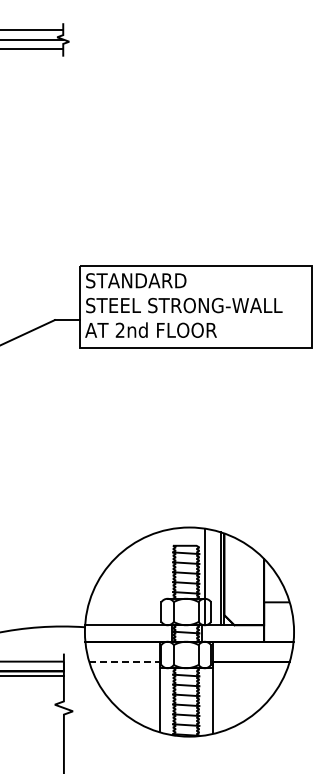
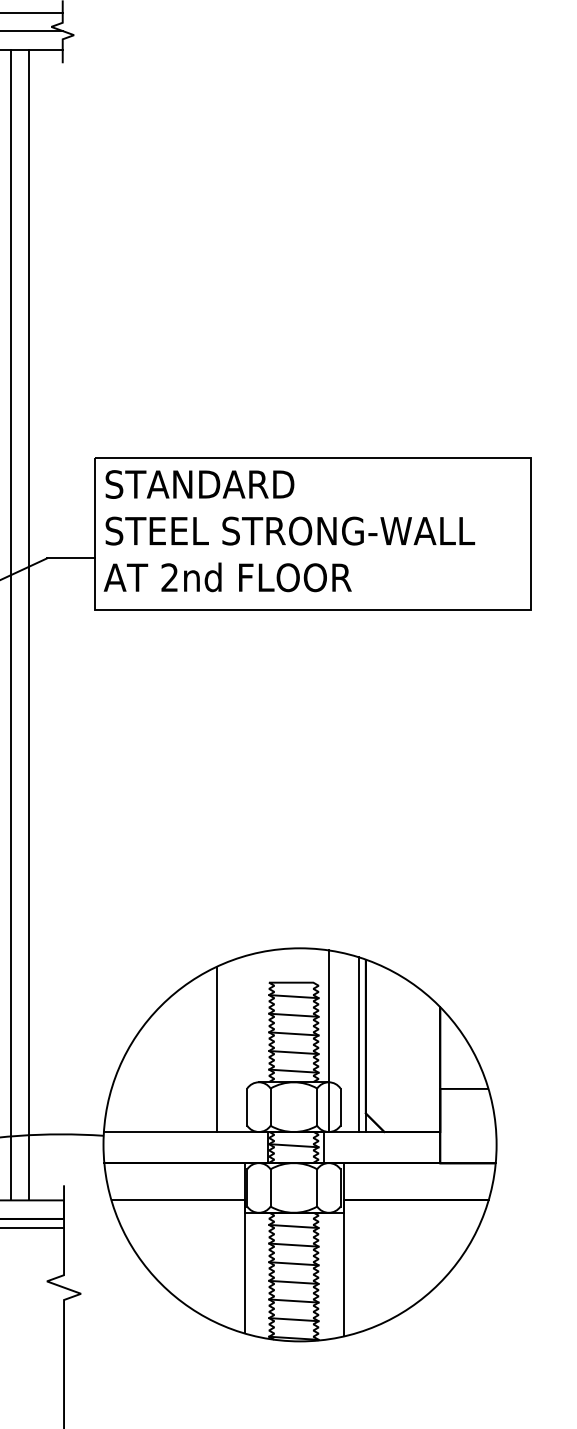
line: (35, 355) -> (10, 624), added
line: (45, 355) -> (29, 624), added
line: (145, 581) -> (217, 1049), added
line: (125, 661) -> (179, 1200), dashed -> solid

